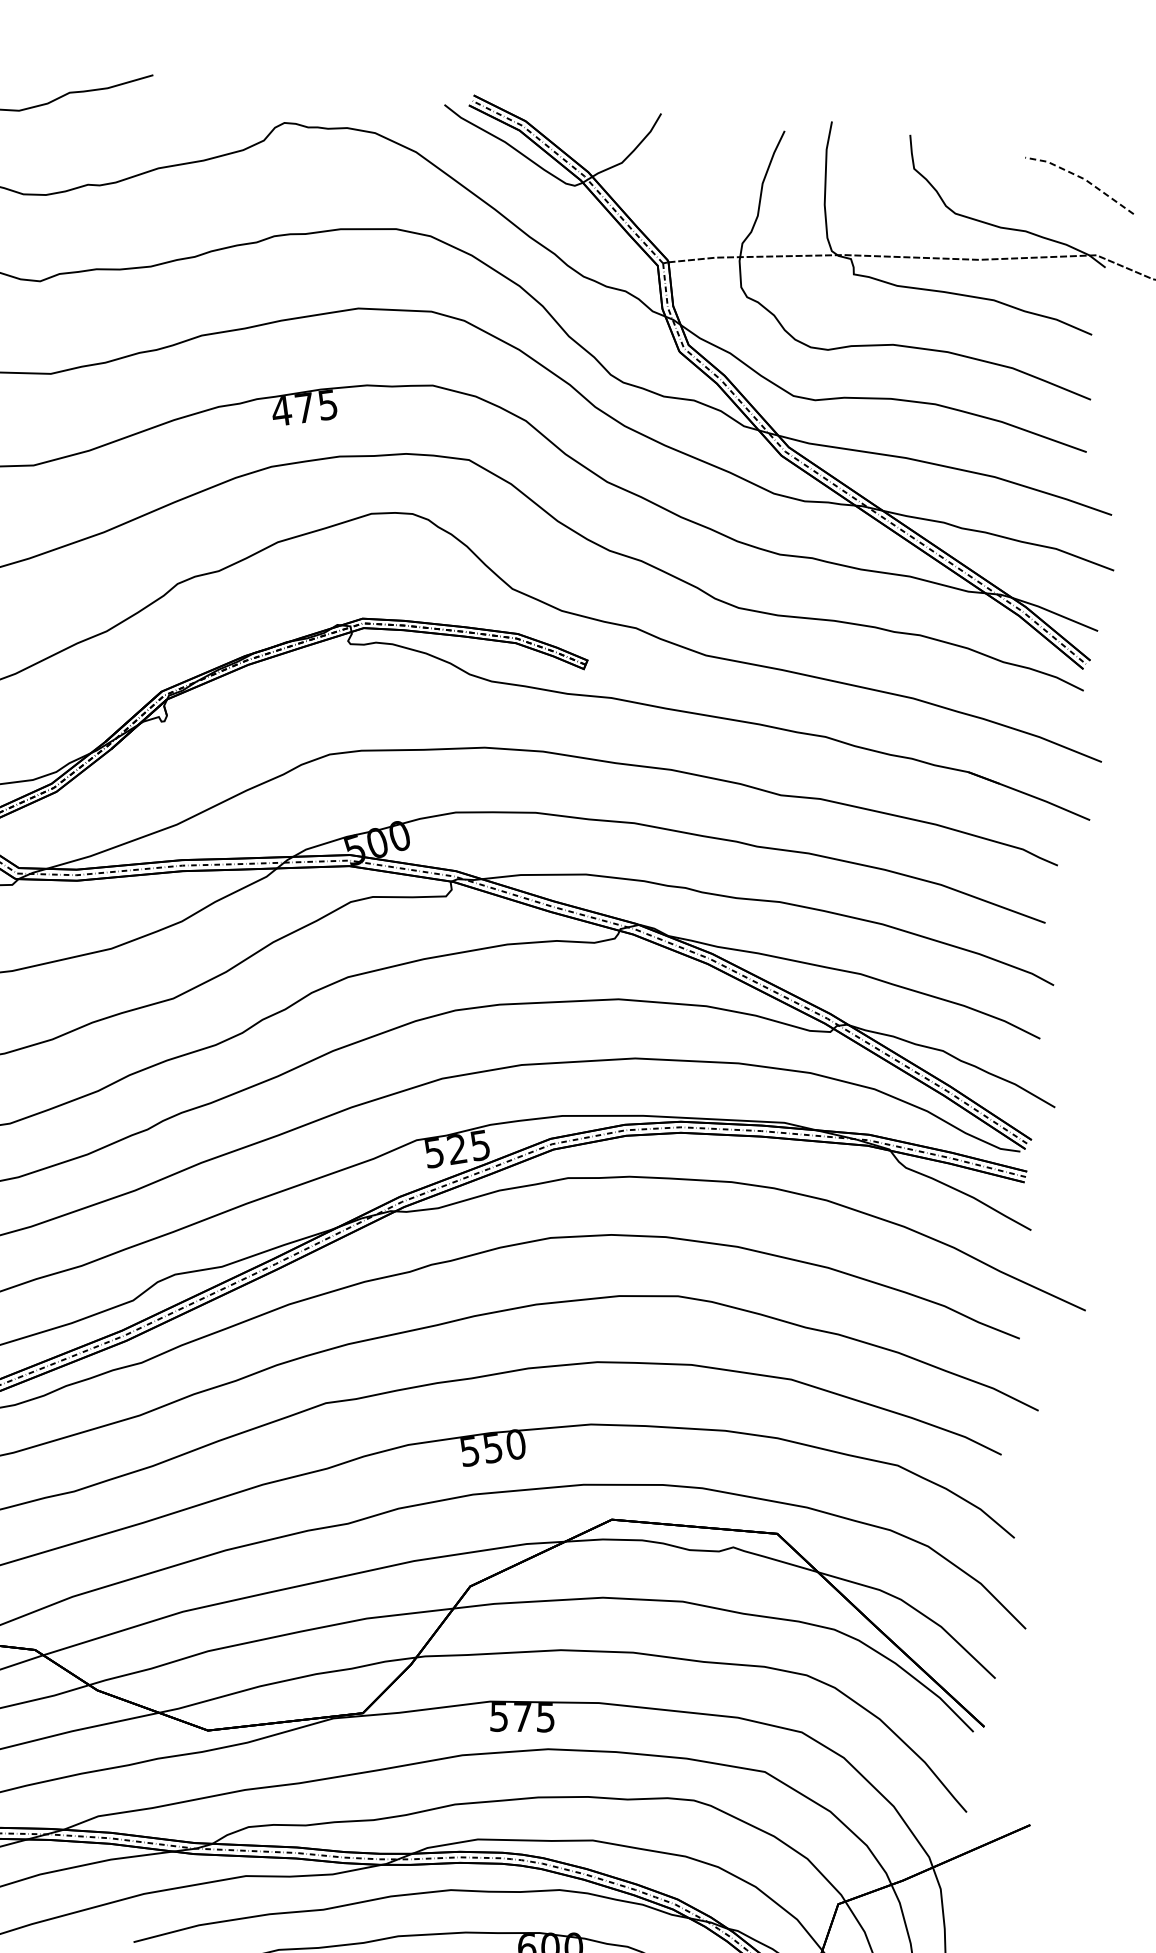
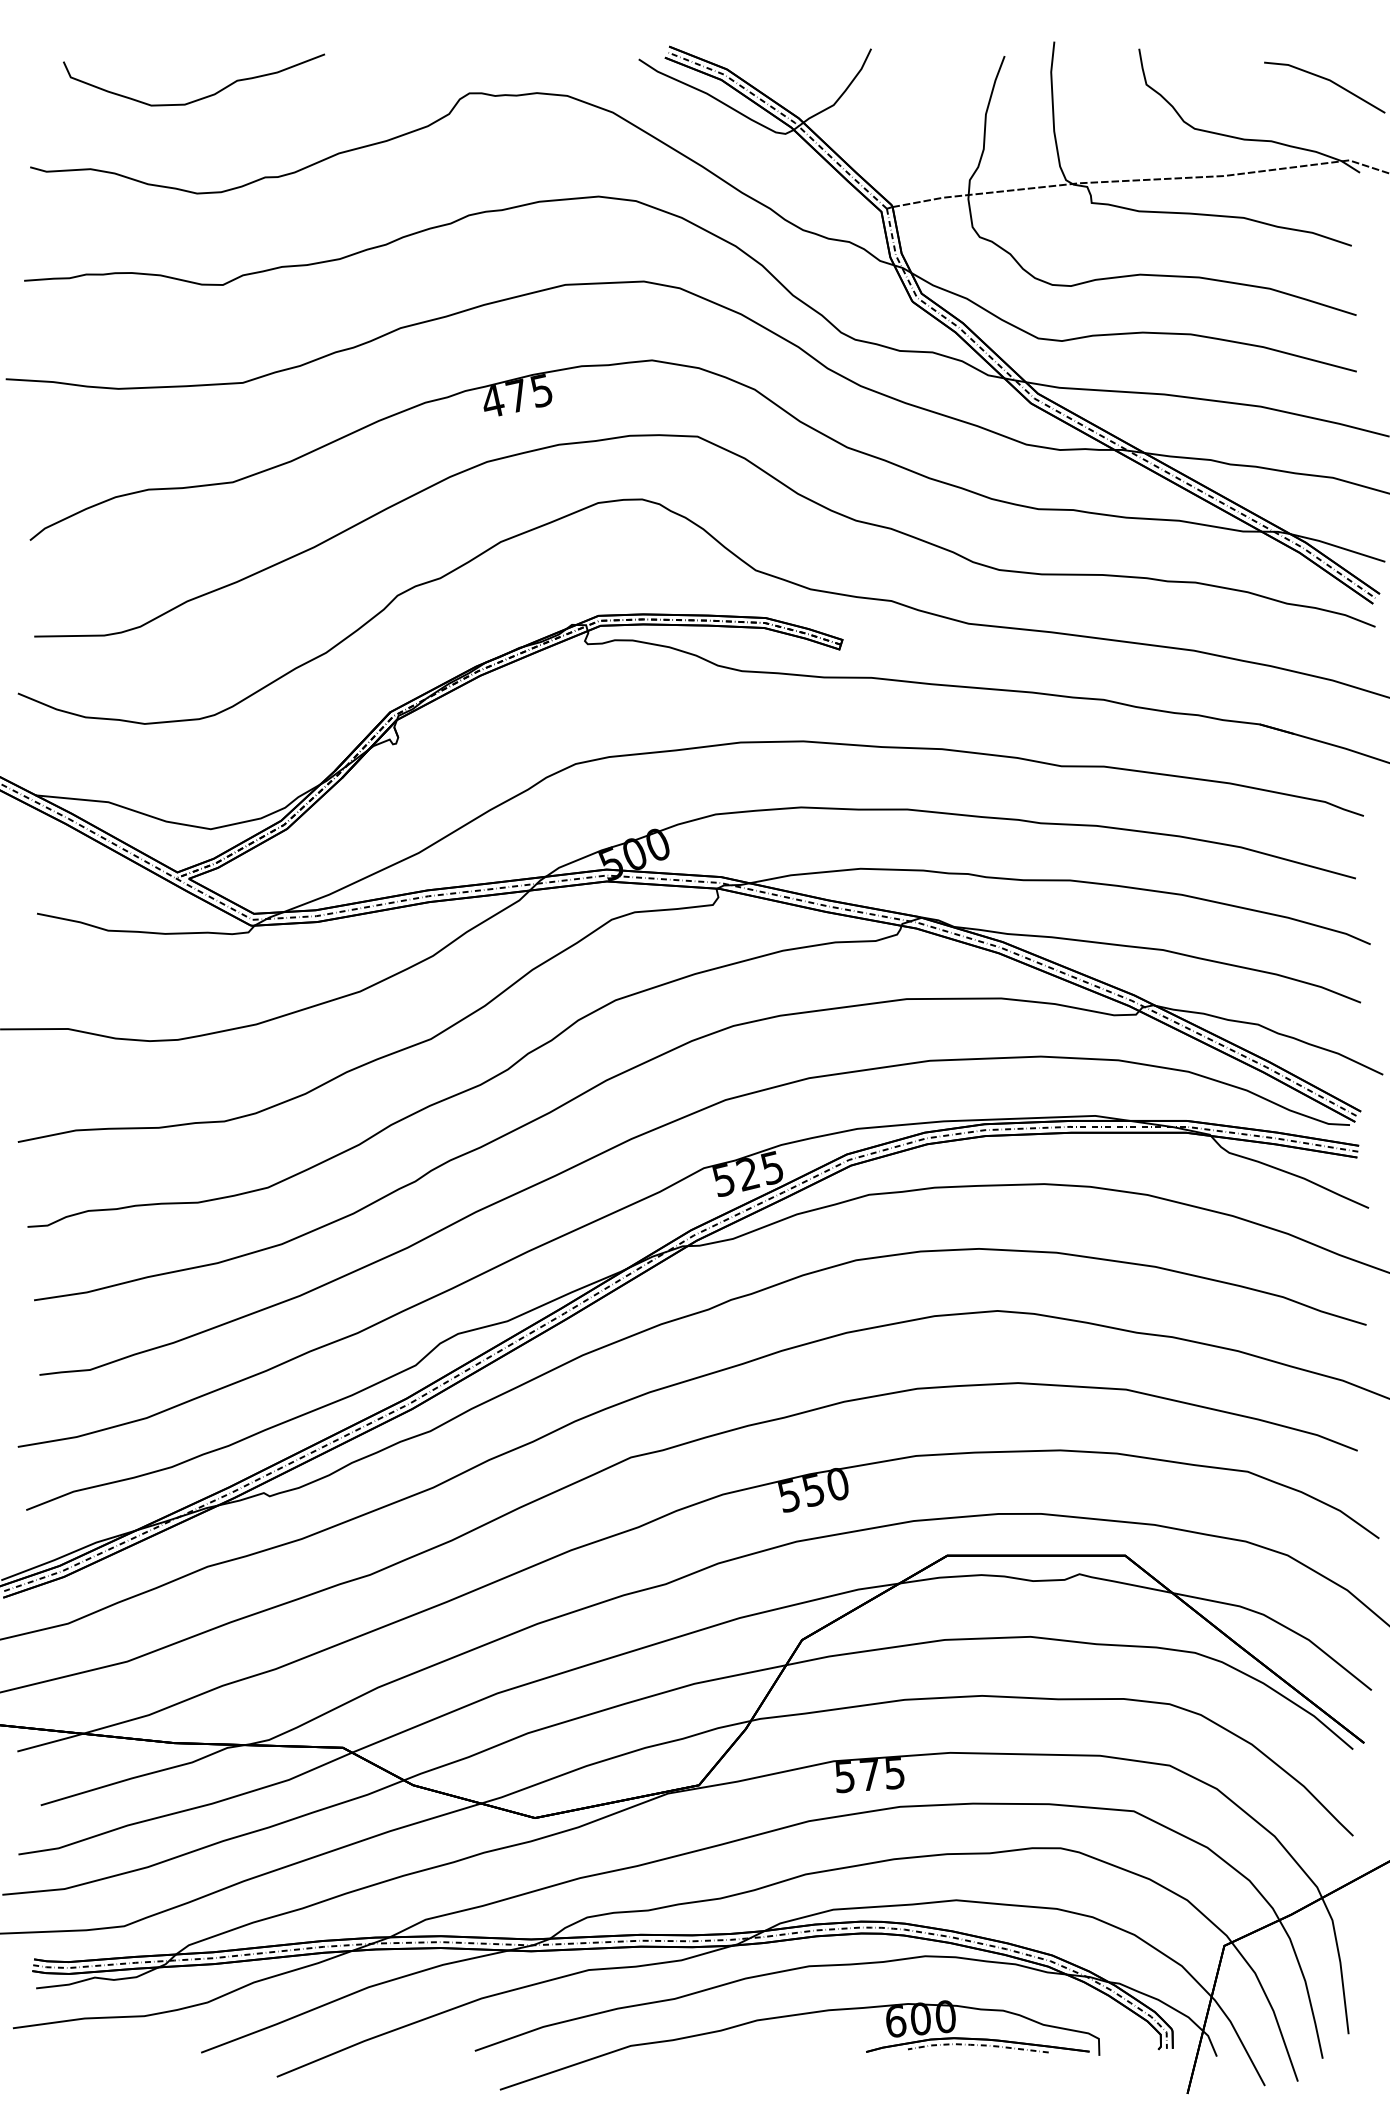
line: (1082, 178) -> (1327, 79), dashed -> solid

